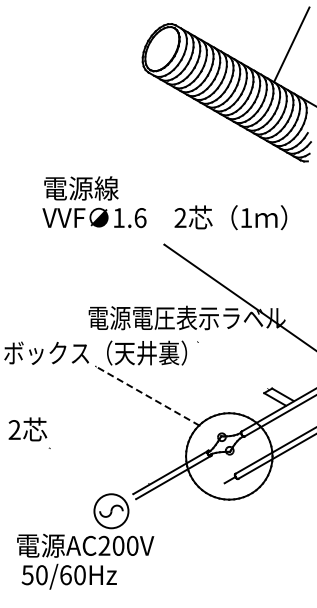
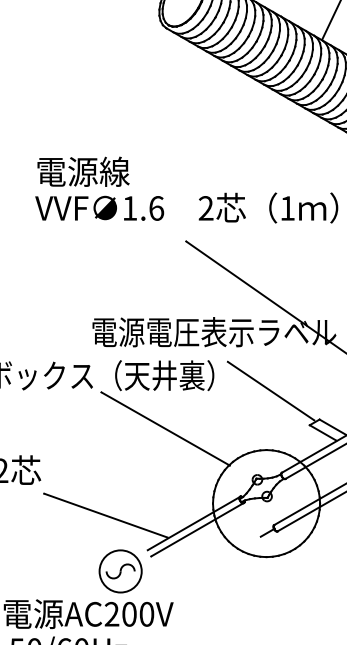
line: (232, 365) -> (270, 391), added
line: (147, 396) -> (165, 429), dashed -> solid
line: (99, 465) -> (105, 514), added

